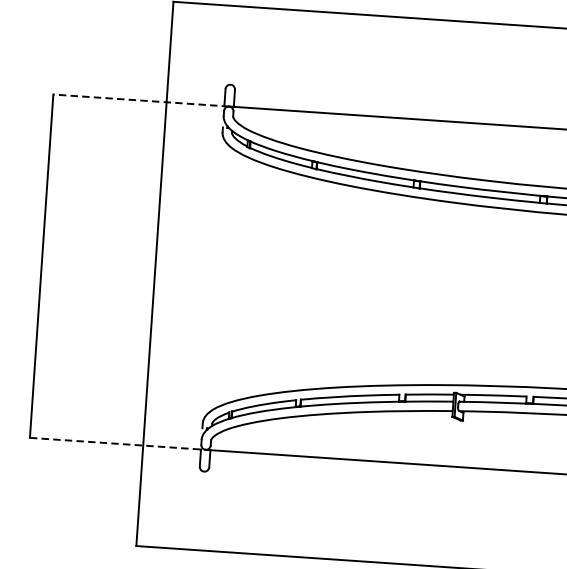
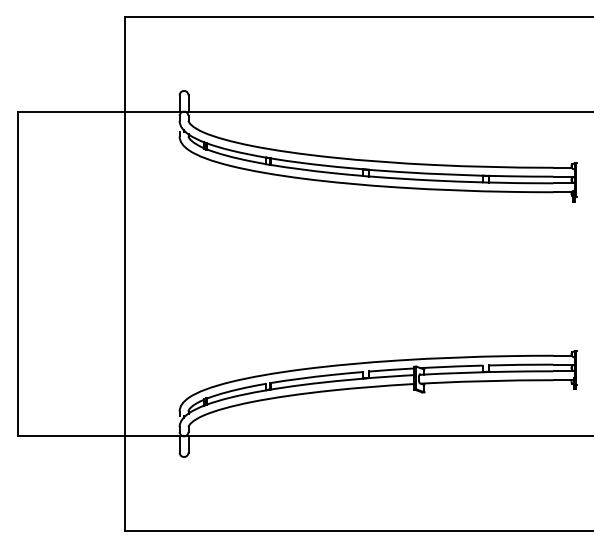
line: (140, 100) -> (100, 111), dashed -> solid
line: (118, 444) -> (101, 436), dashed -> solid

